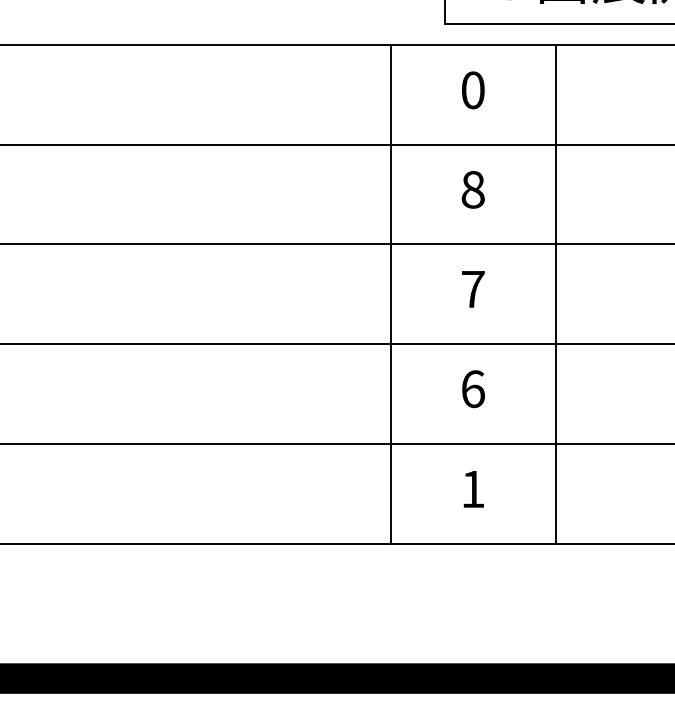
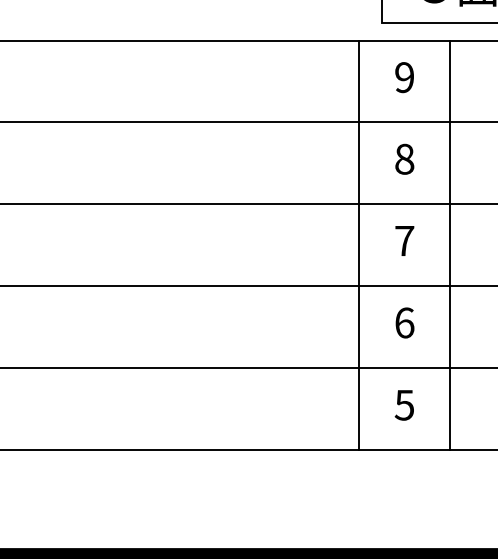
text: (472, 90) -> (404, 77), 0 -> 9
line: (391, 294) -> (359, 245), moved
line: (555, 294) -> (450, 245), moved
text: (472, 489) -> (404, 405), 1 -> 5

